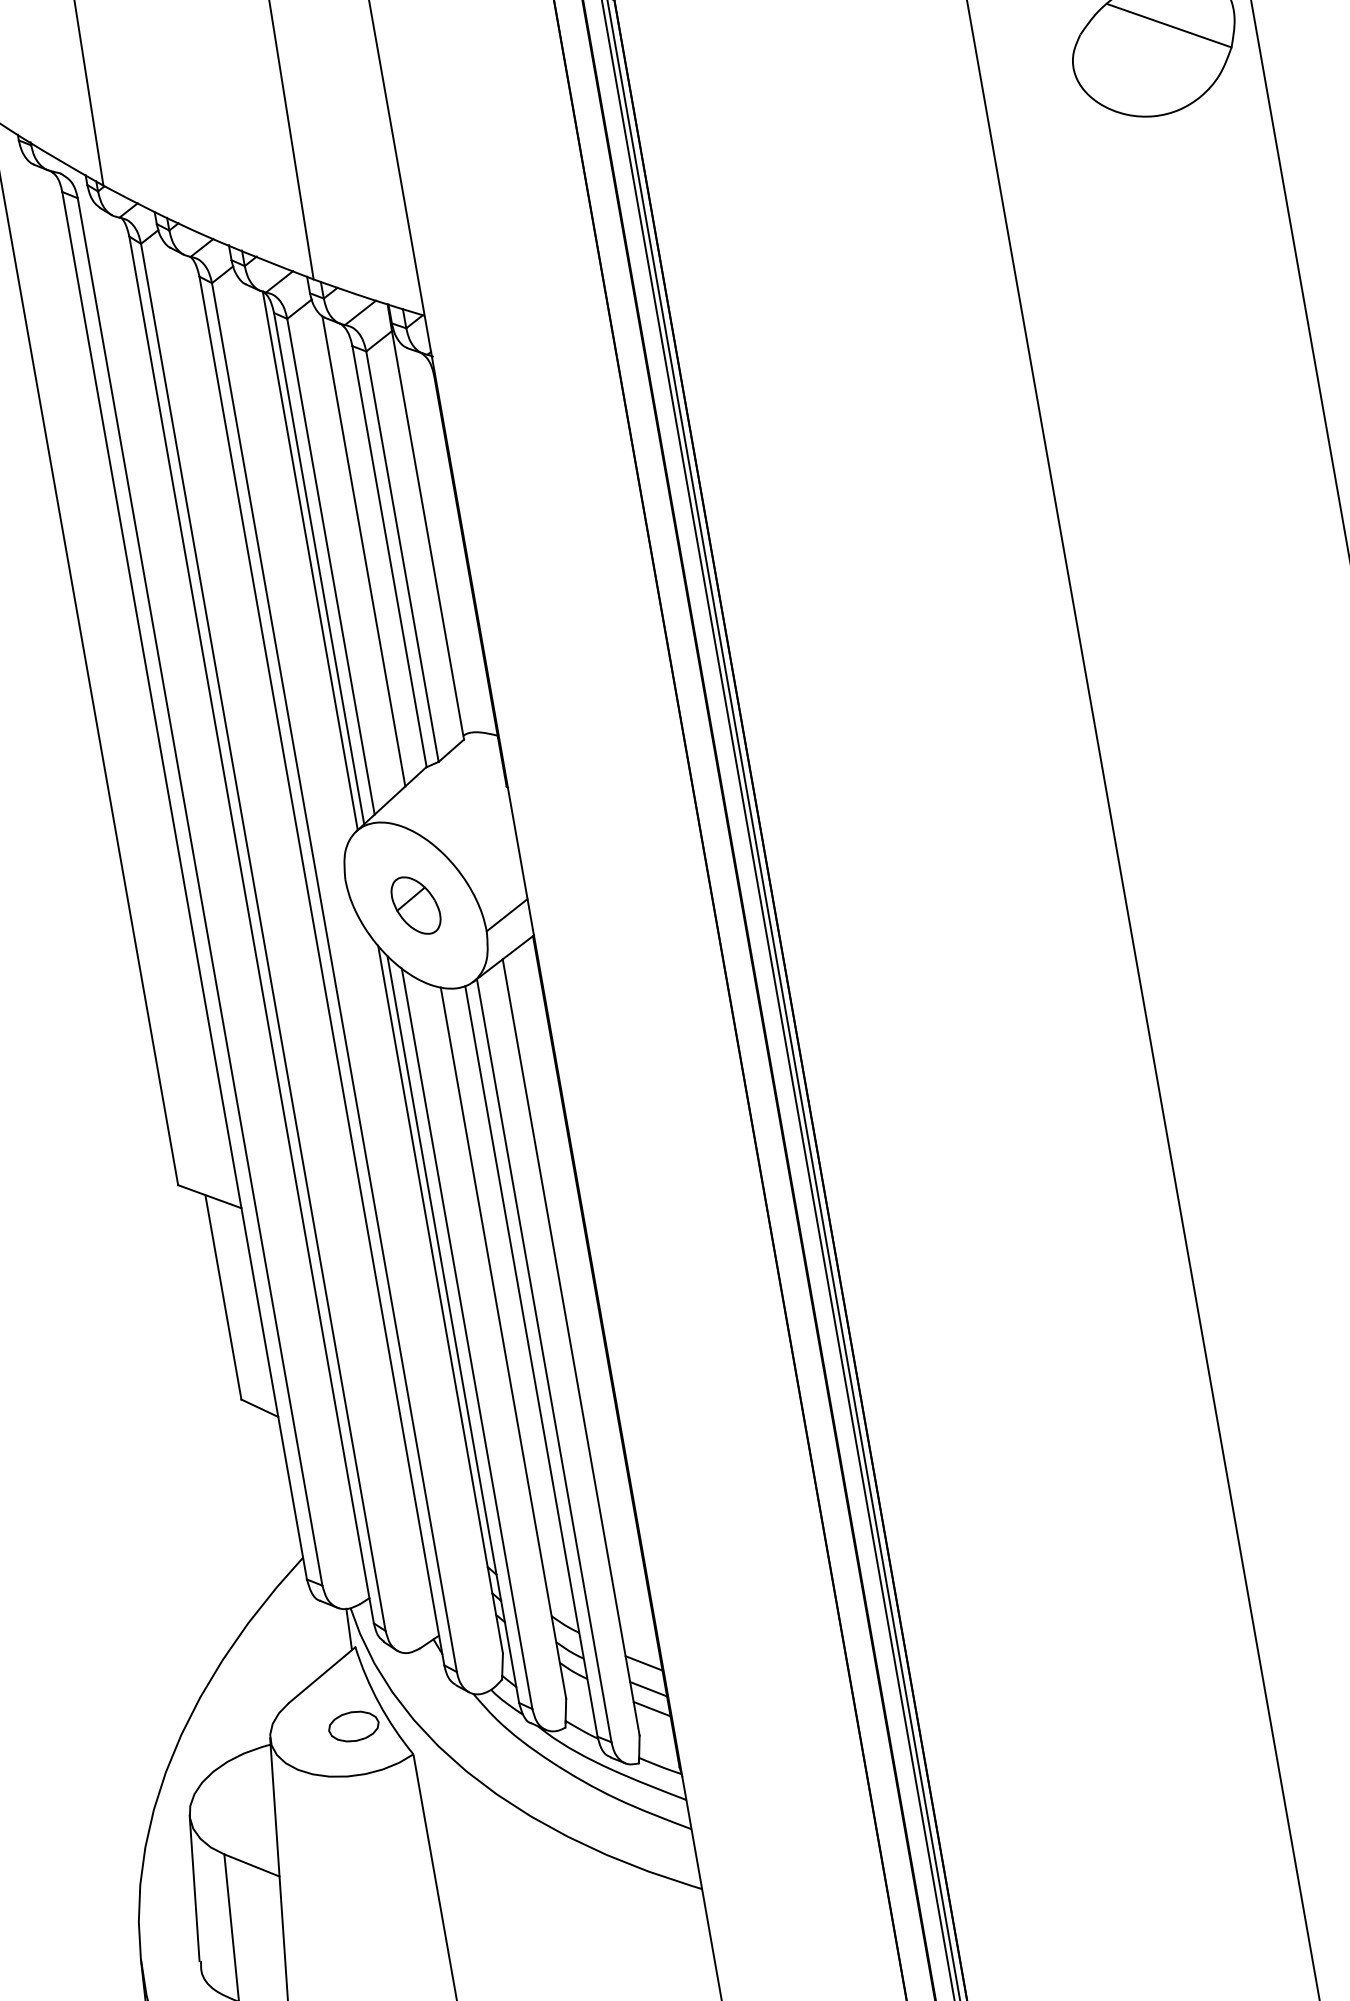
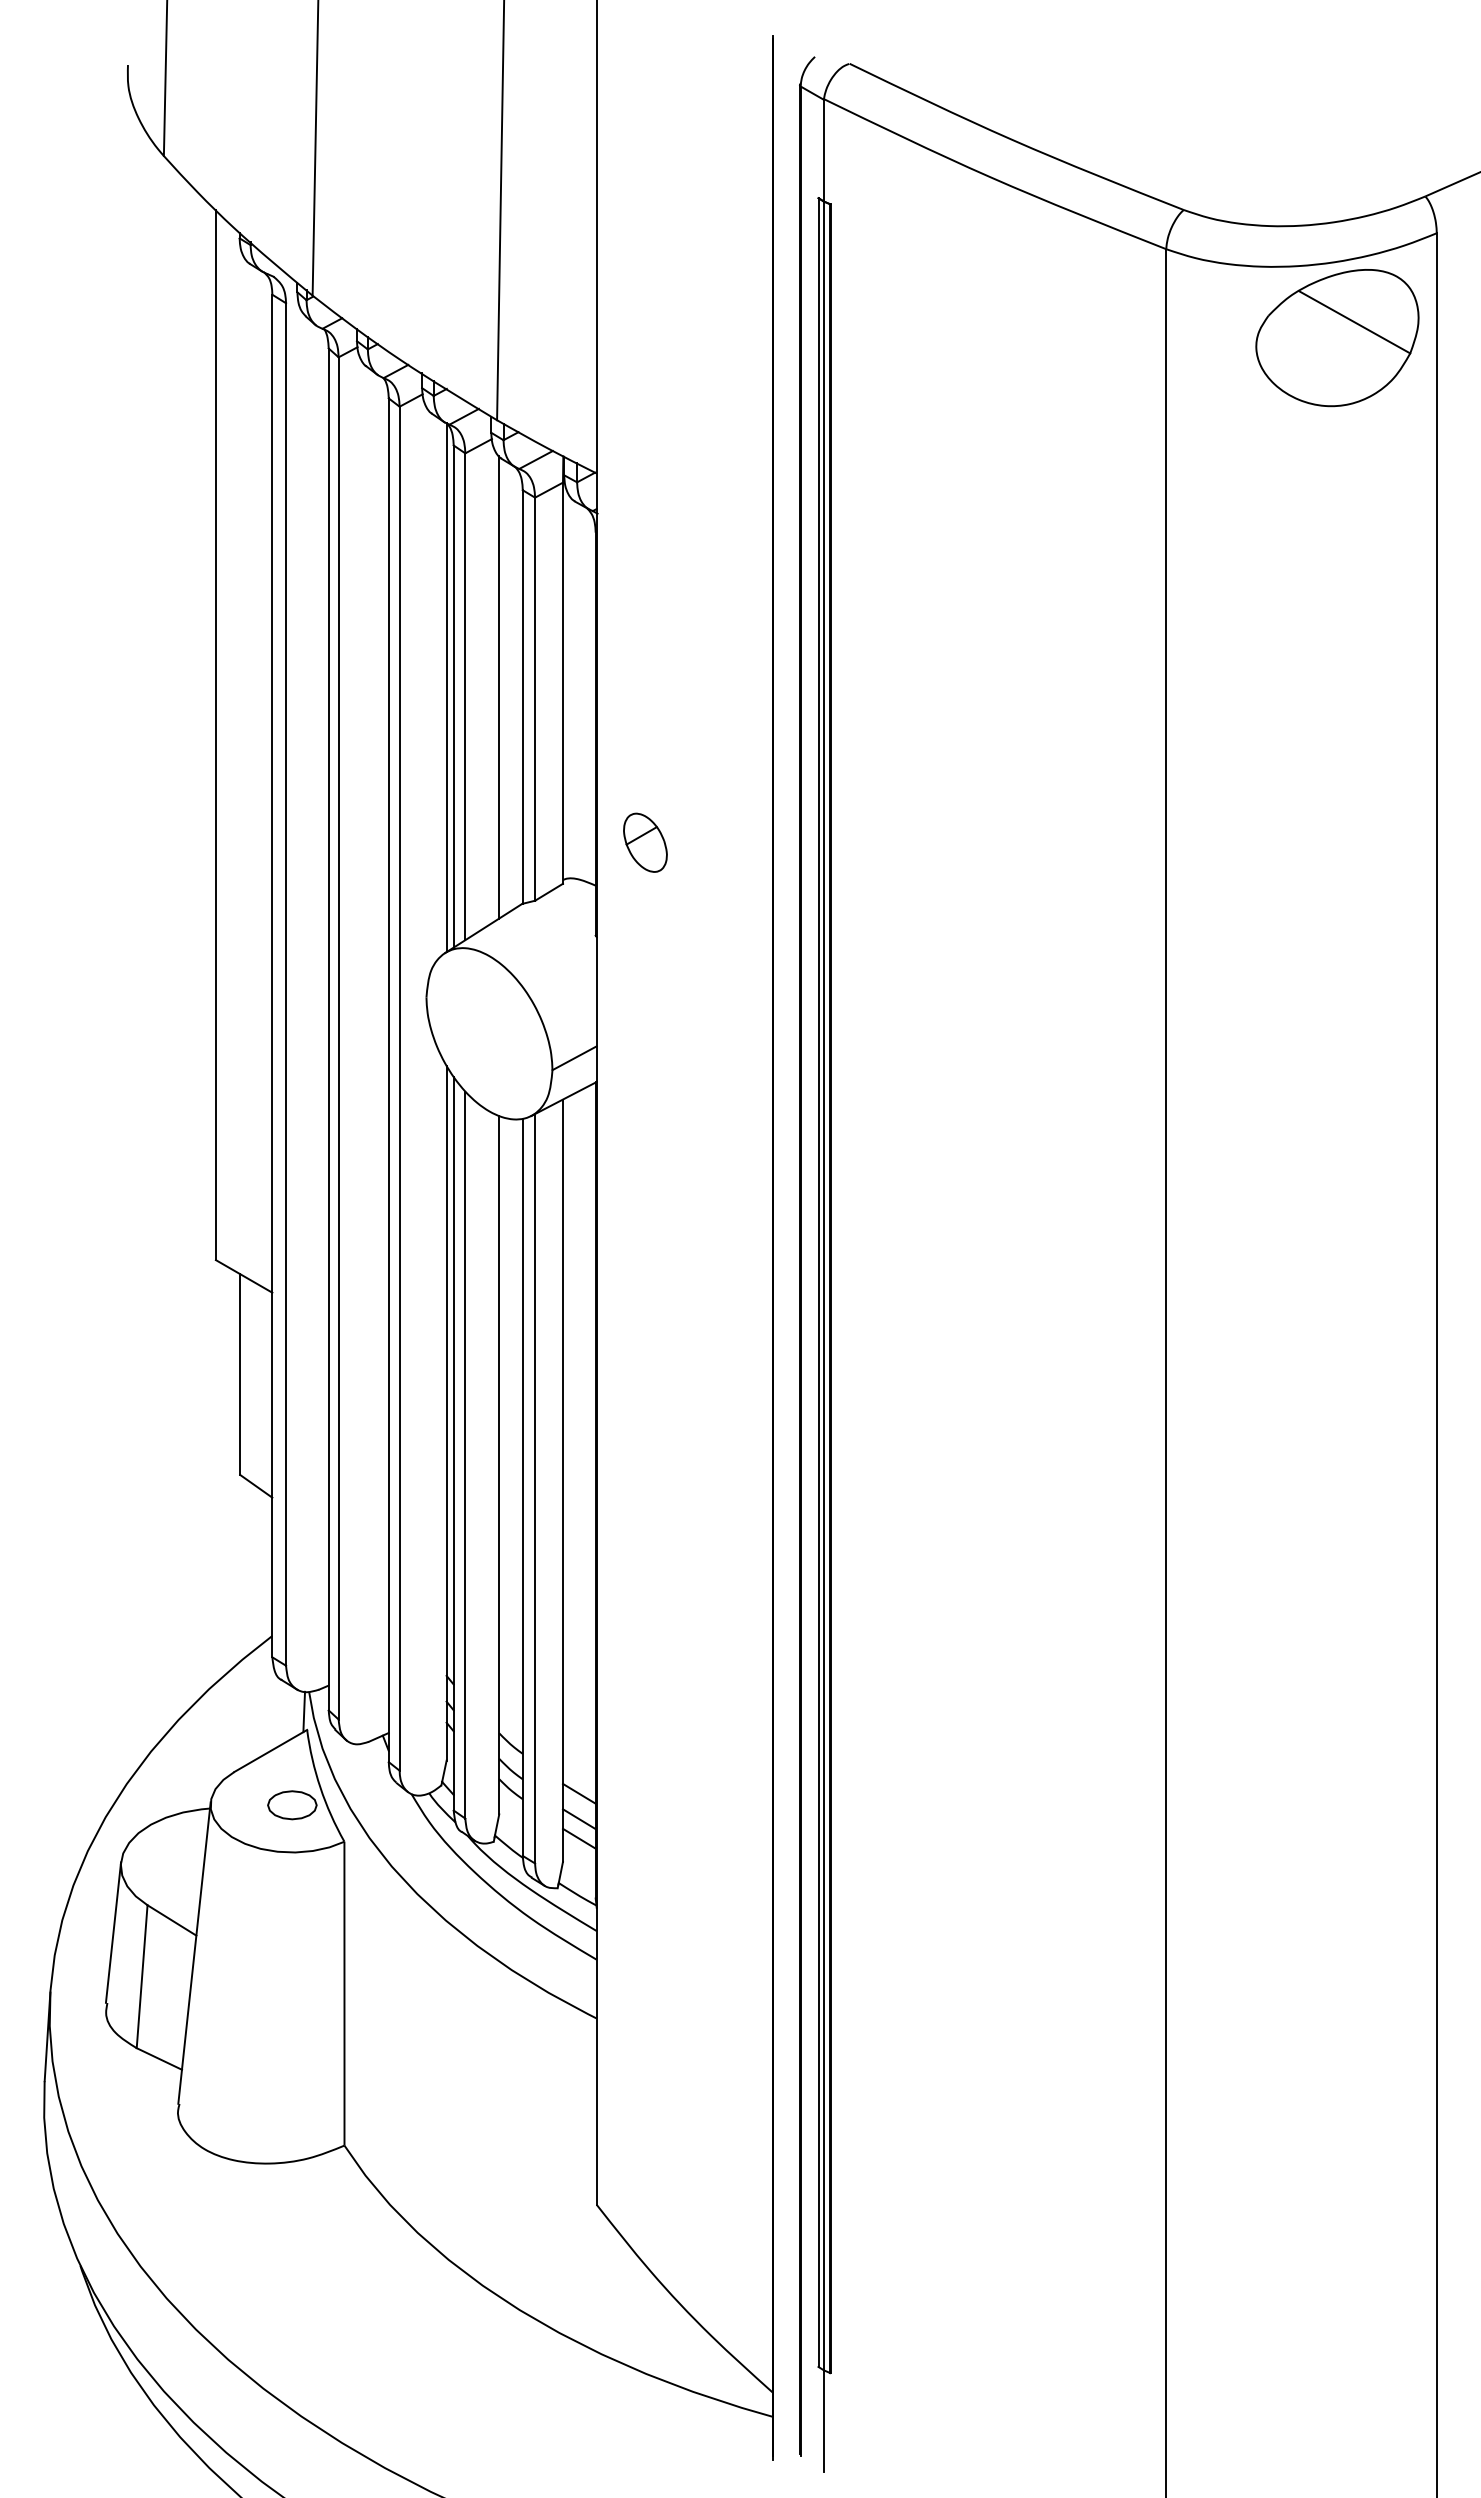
part: (416, 905) -> (645, 842), moved

